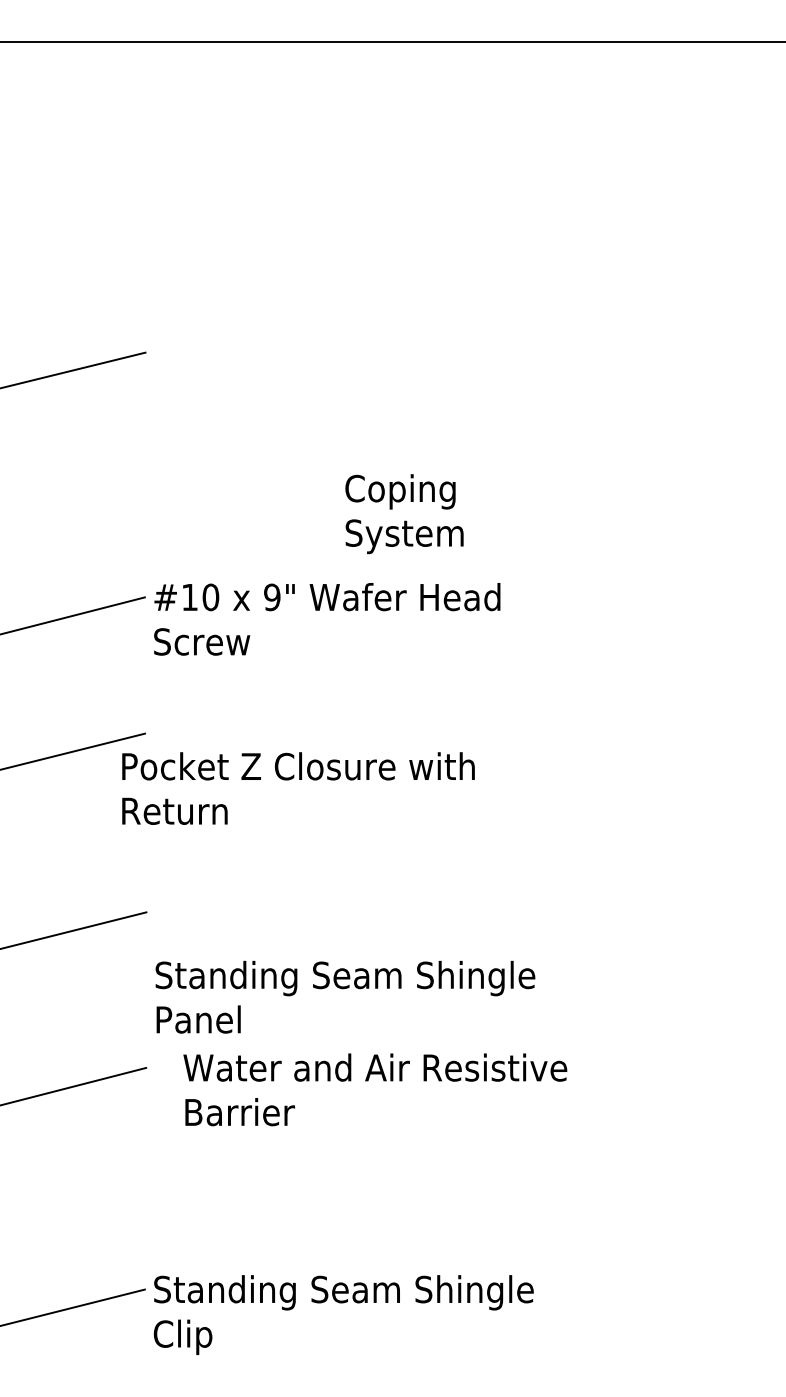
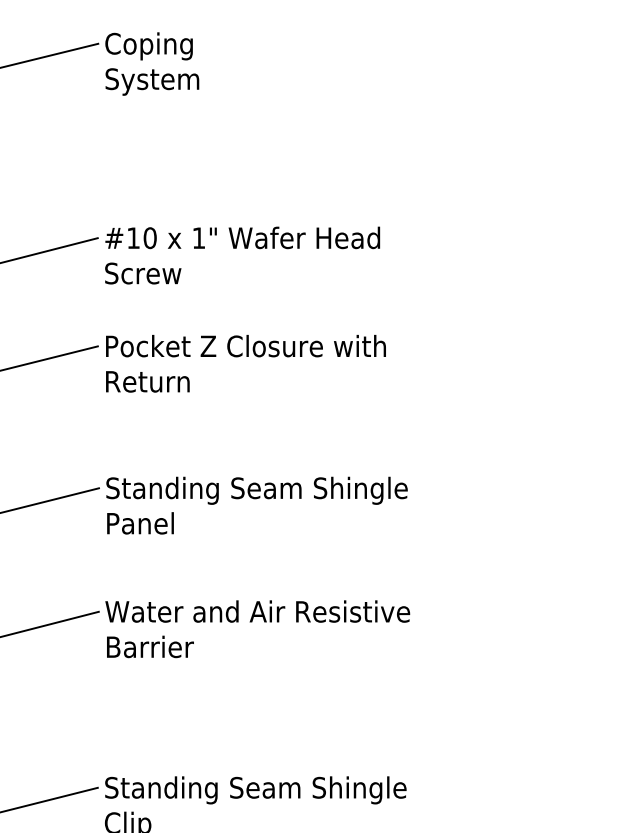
text: (404, 514) -> (152, 64), moved
text: (272, 597) -> (199, 238), 9" -> 1"
text: (298, 788) -> (245, 363), moved
text: (345, 996) -> (257, 505), moved
text: (375, 1089) -> (257, 628), moved

